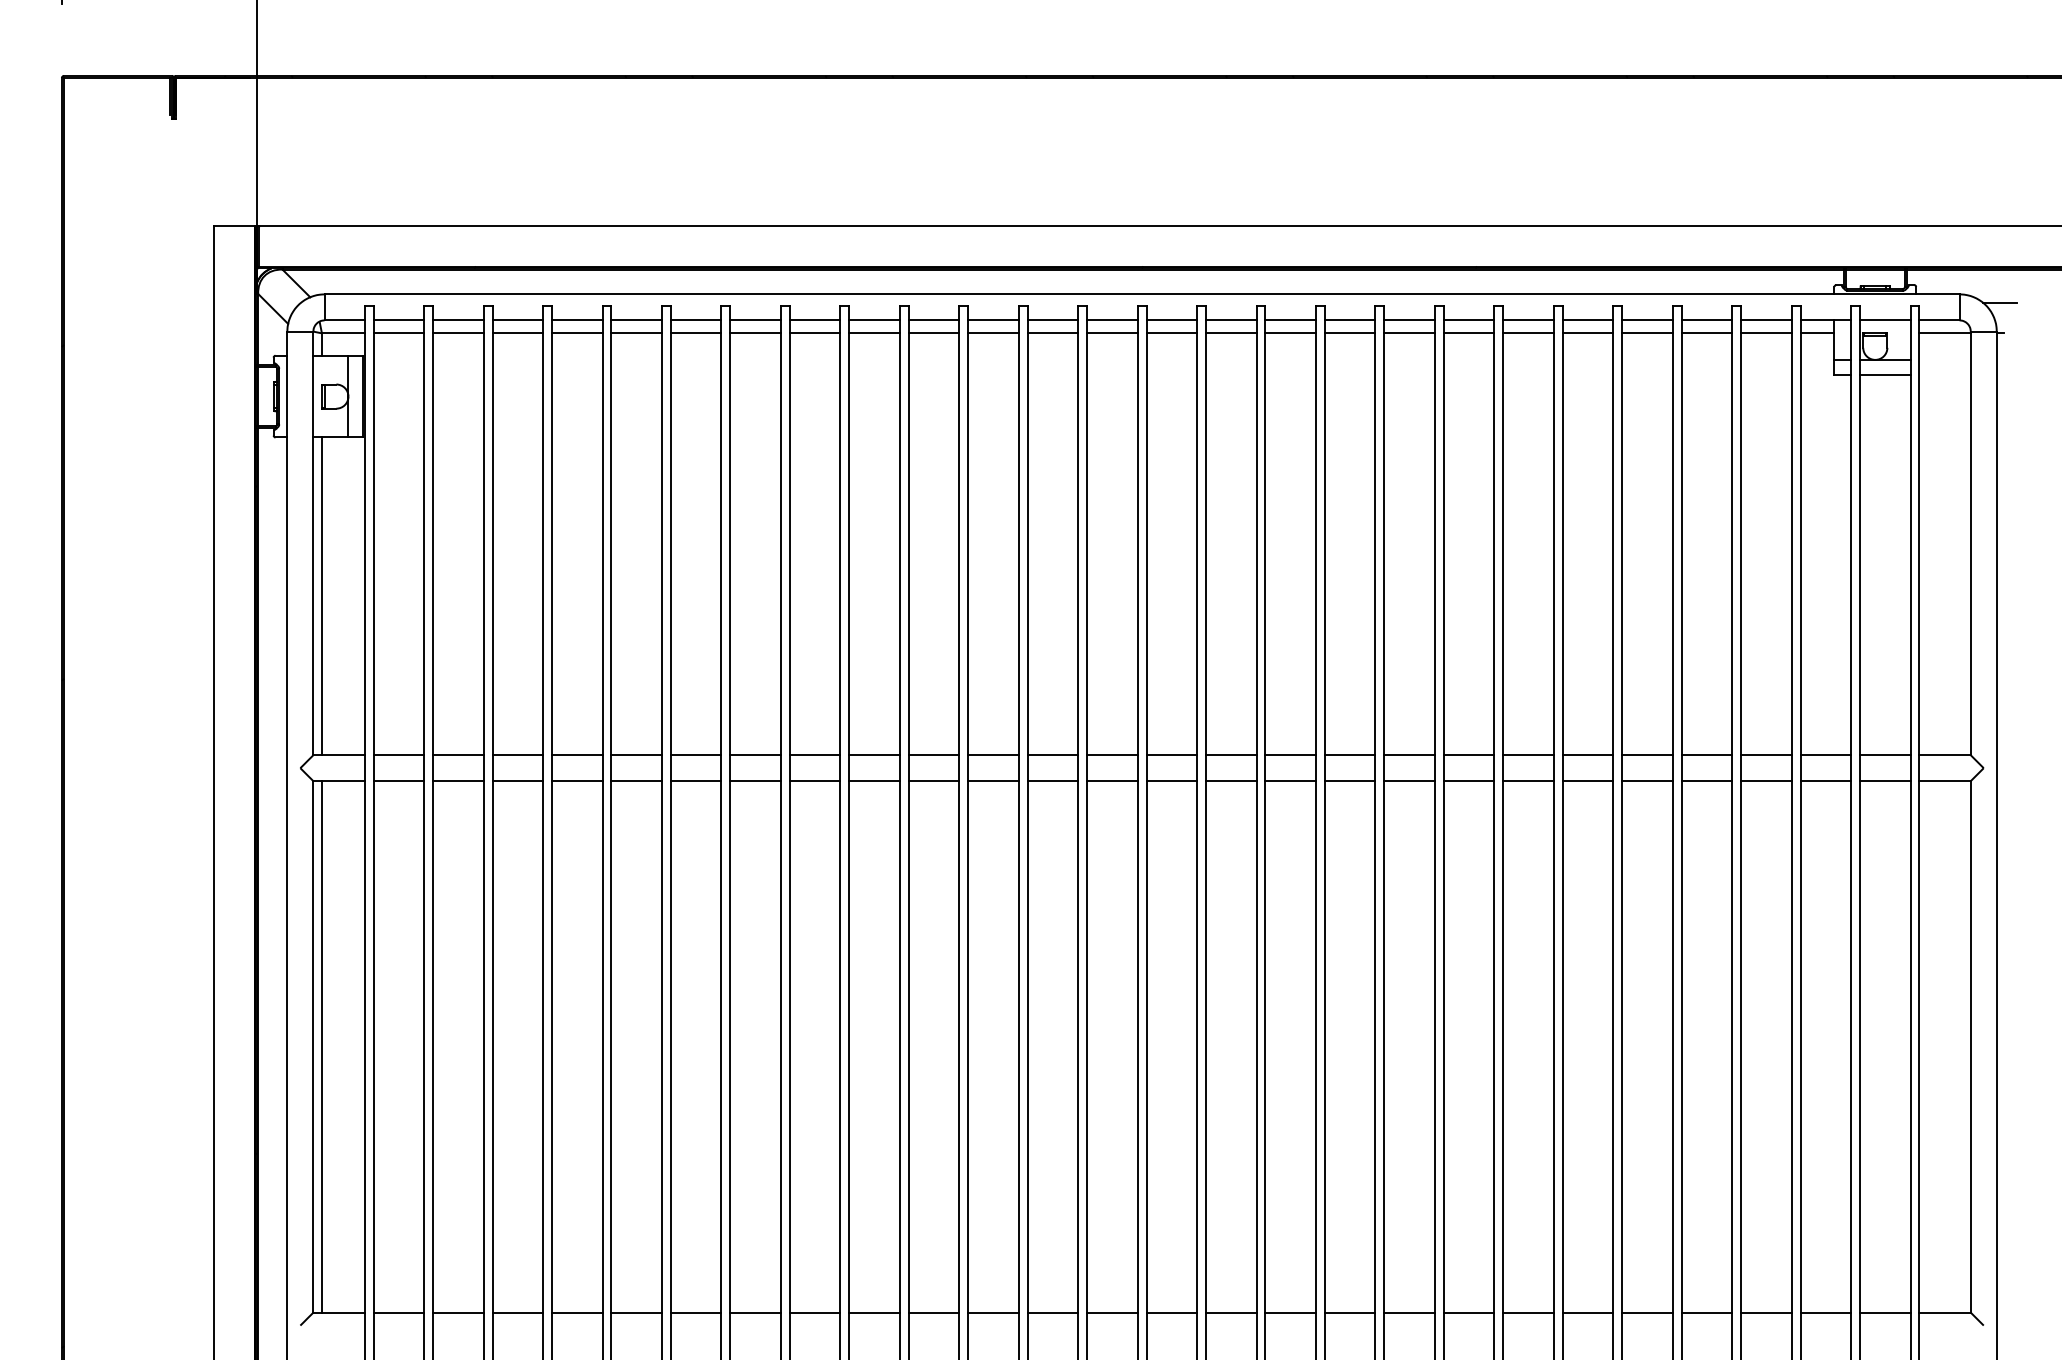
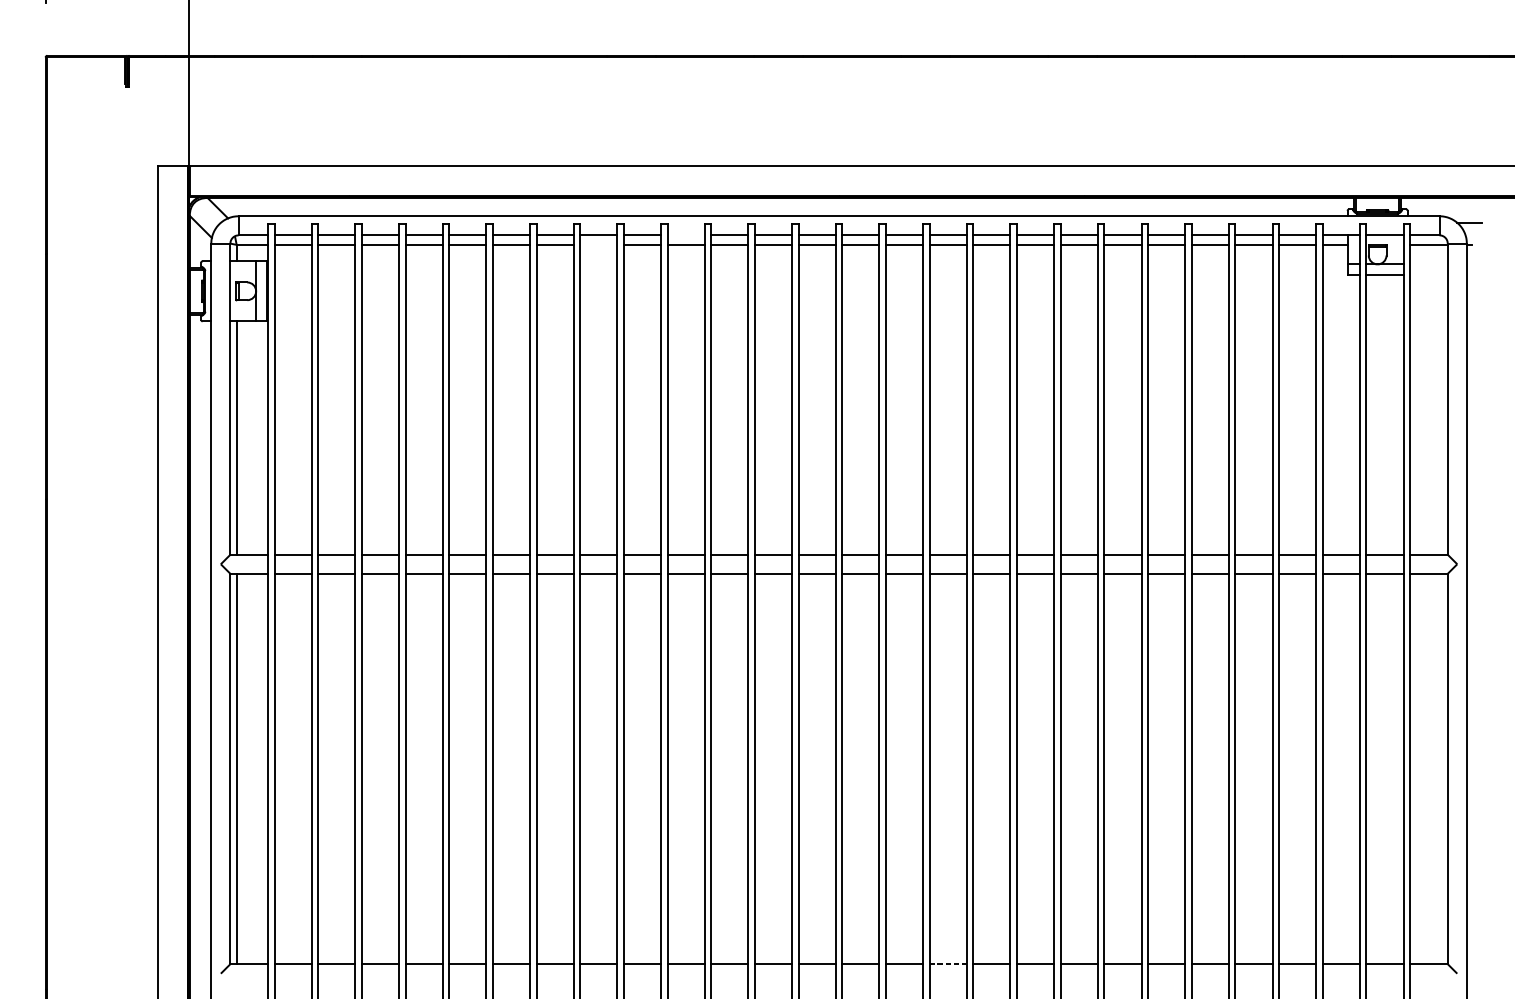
line: (933, 320) -> (685, 235), removed
line: (814, 333) -> (598, 244), removed
line: (1290, 1312) -> (948, 964), solid -> dashed

